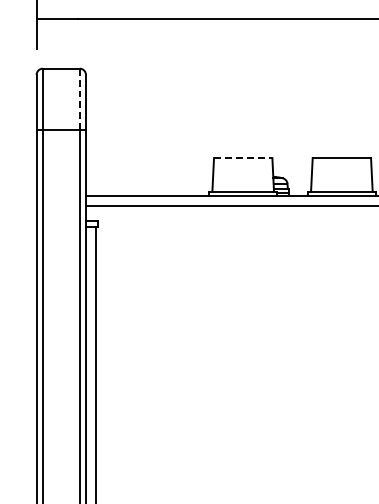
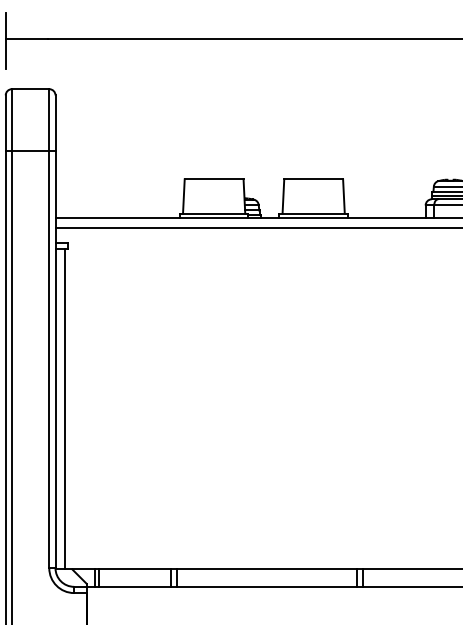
line: (79, 99) -> (49, 120), dashed -> solid
line: (243, 158) -> (214, 179), dashed -> solid

